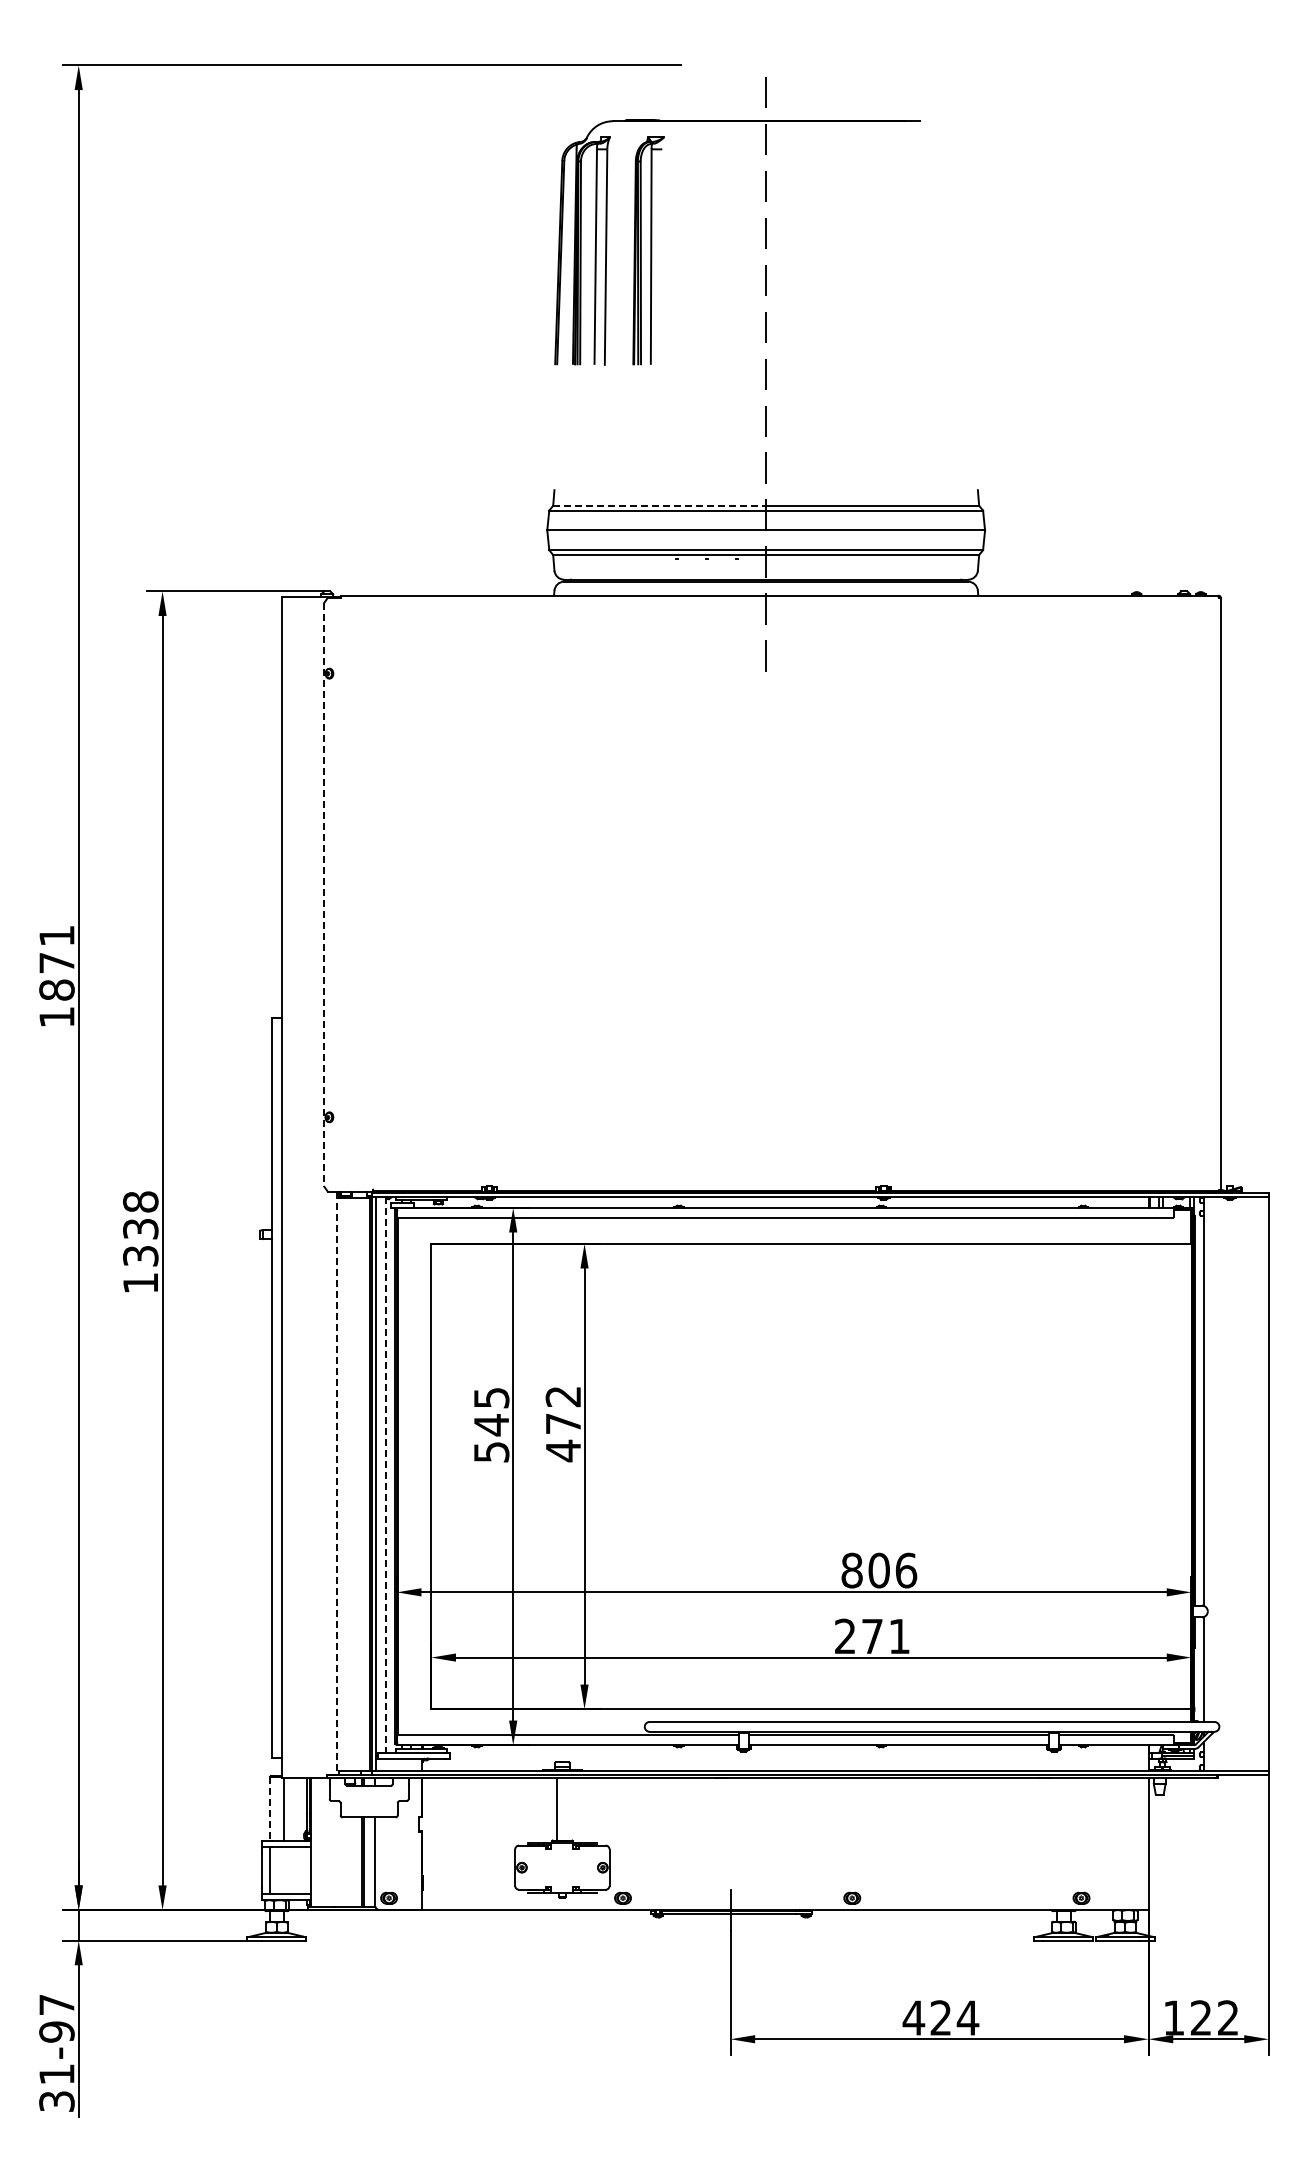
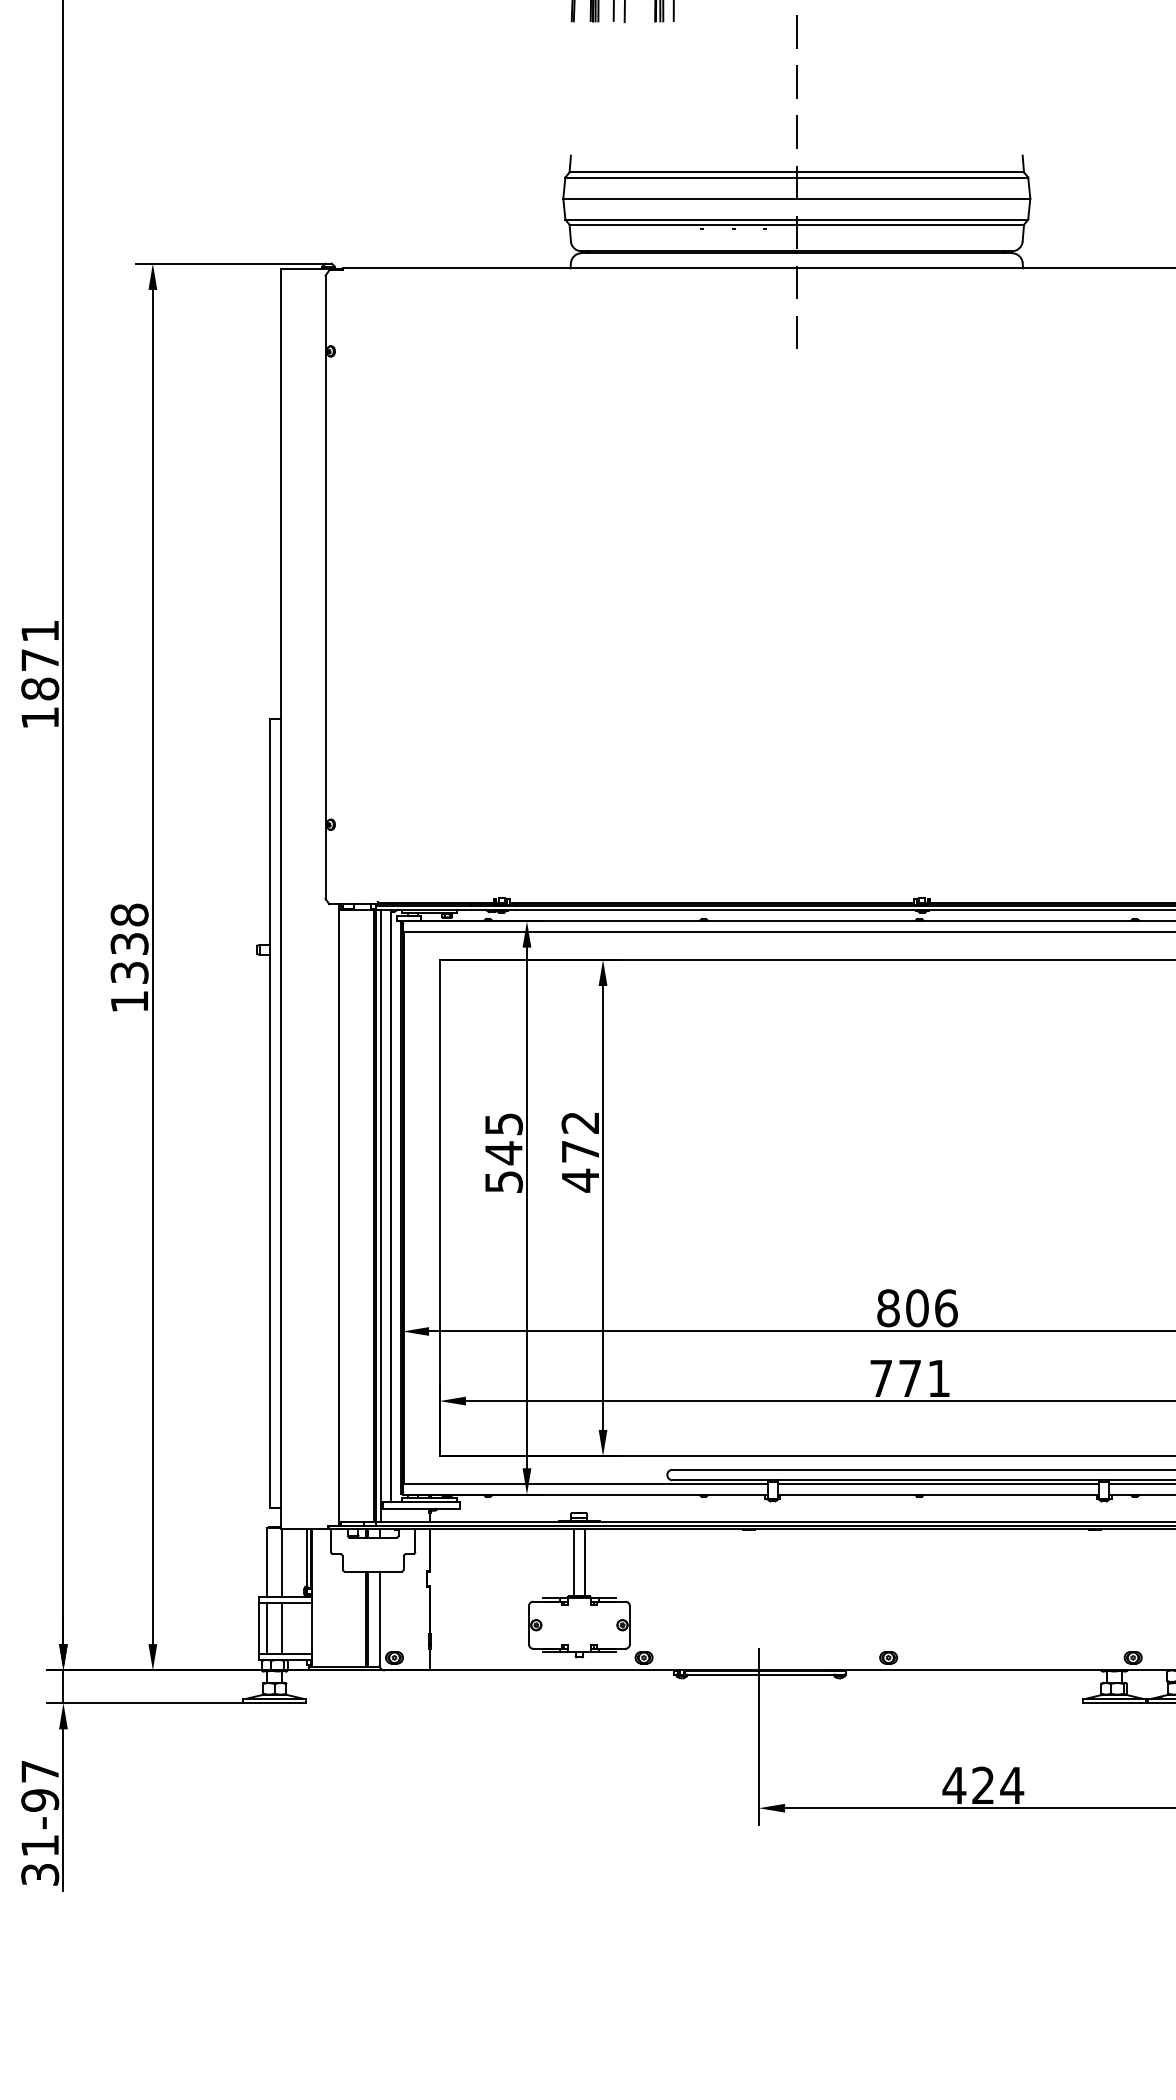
line: (660, 505) -> (684, 172), dashed -> solid
line: (324, 895) -> (325, 588), dashed -> solid
line: (385, 1475) -> (390, 1206), dashed -> solid
line: (337, 1483) -> (339, 1215), dashed -> solid
text: (845, 1635) -> (881, 1377), 271 -> 771
line: (567, 1808) -> (584, 1562), added
line: (269, 1809) -> (266, 1563), dashed -> solid
line: (283, 1870) -> (281, 1628), added

